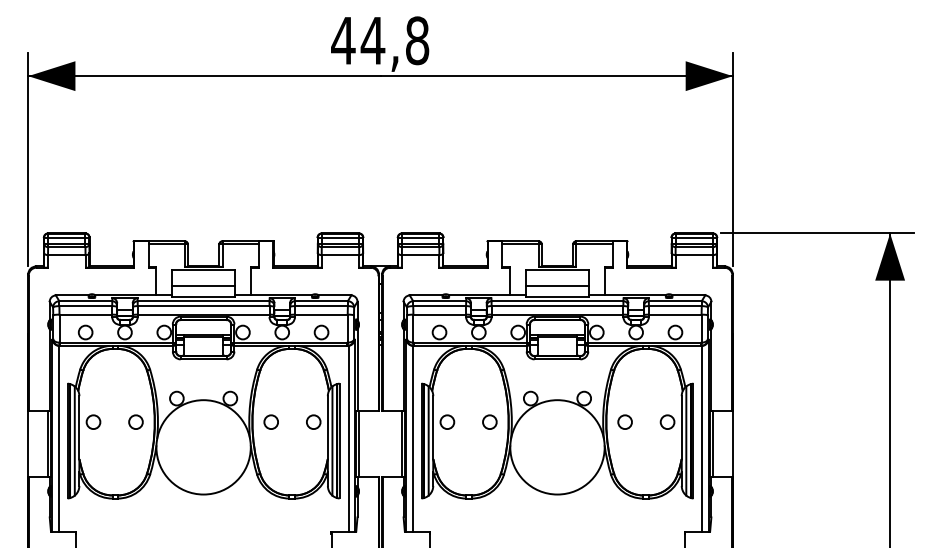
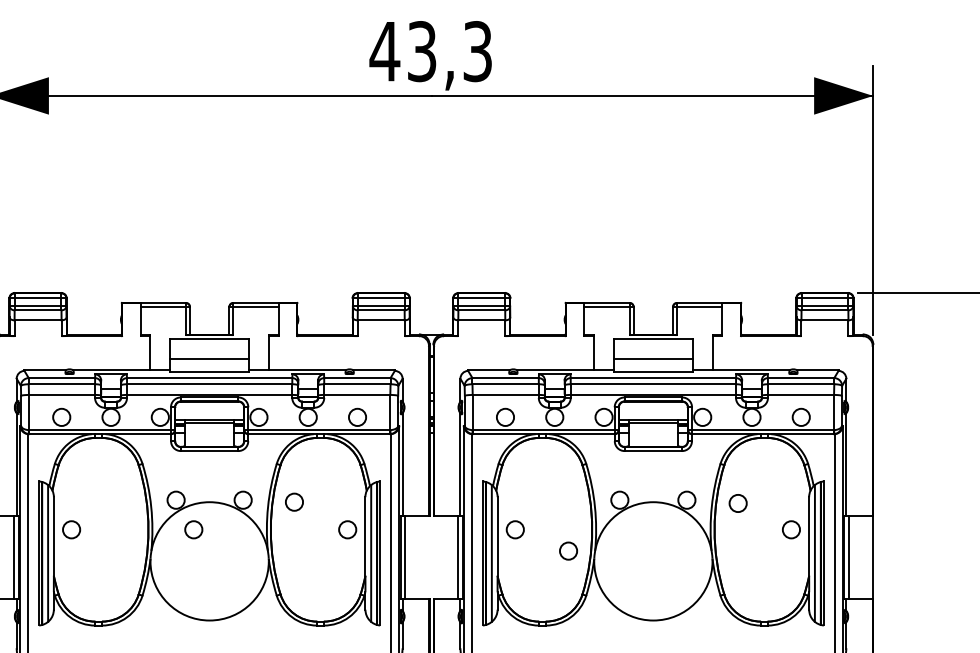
text: (394, 40) -> (448, 51), 44,8 -> 43,3
circle: (135, 421) -> (193, 528), moved
circle: (270, 421) -> (293, 501), moved
circle: (489, 421) -> (568, 550), moved
circle: (624, 421) -> (737, 502), moved

